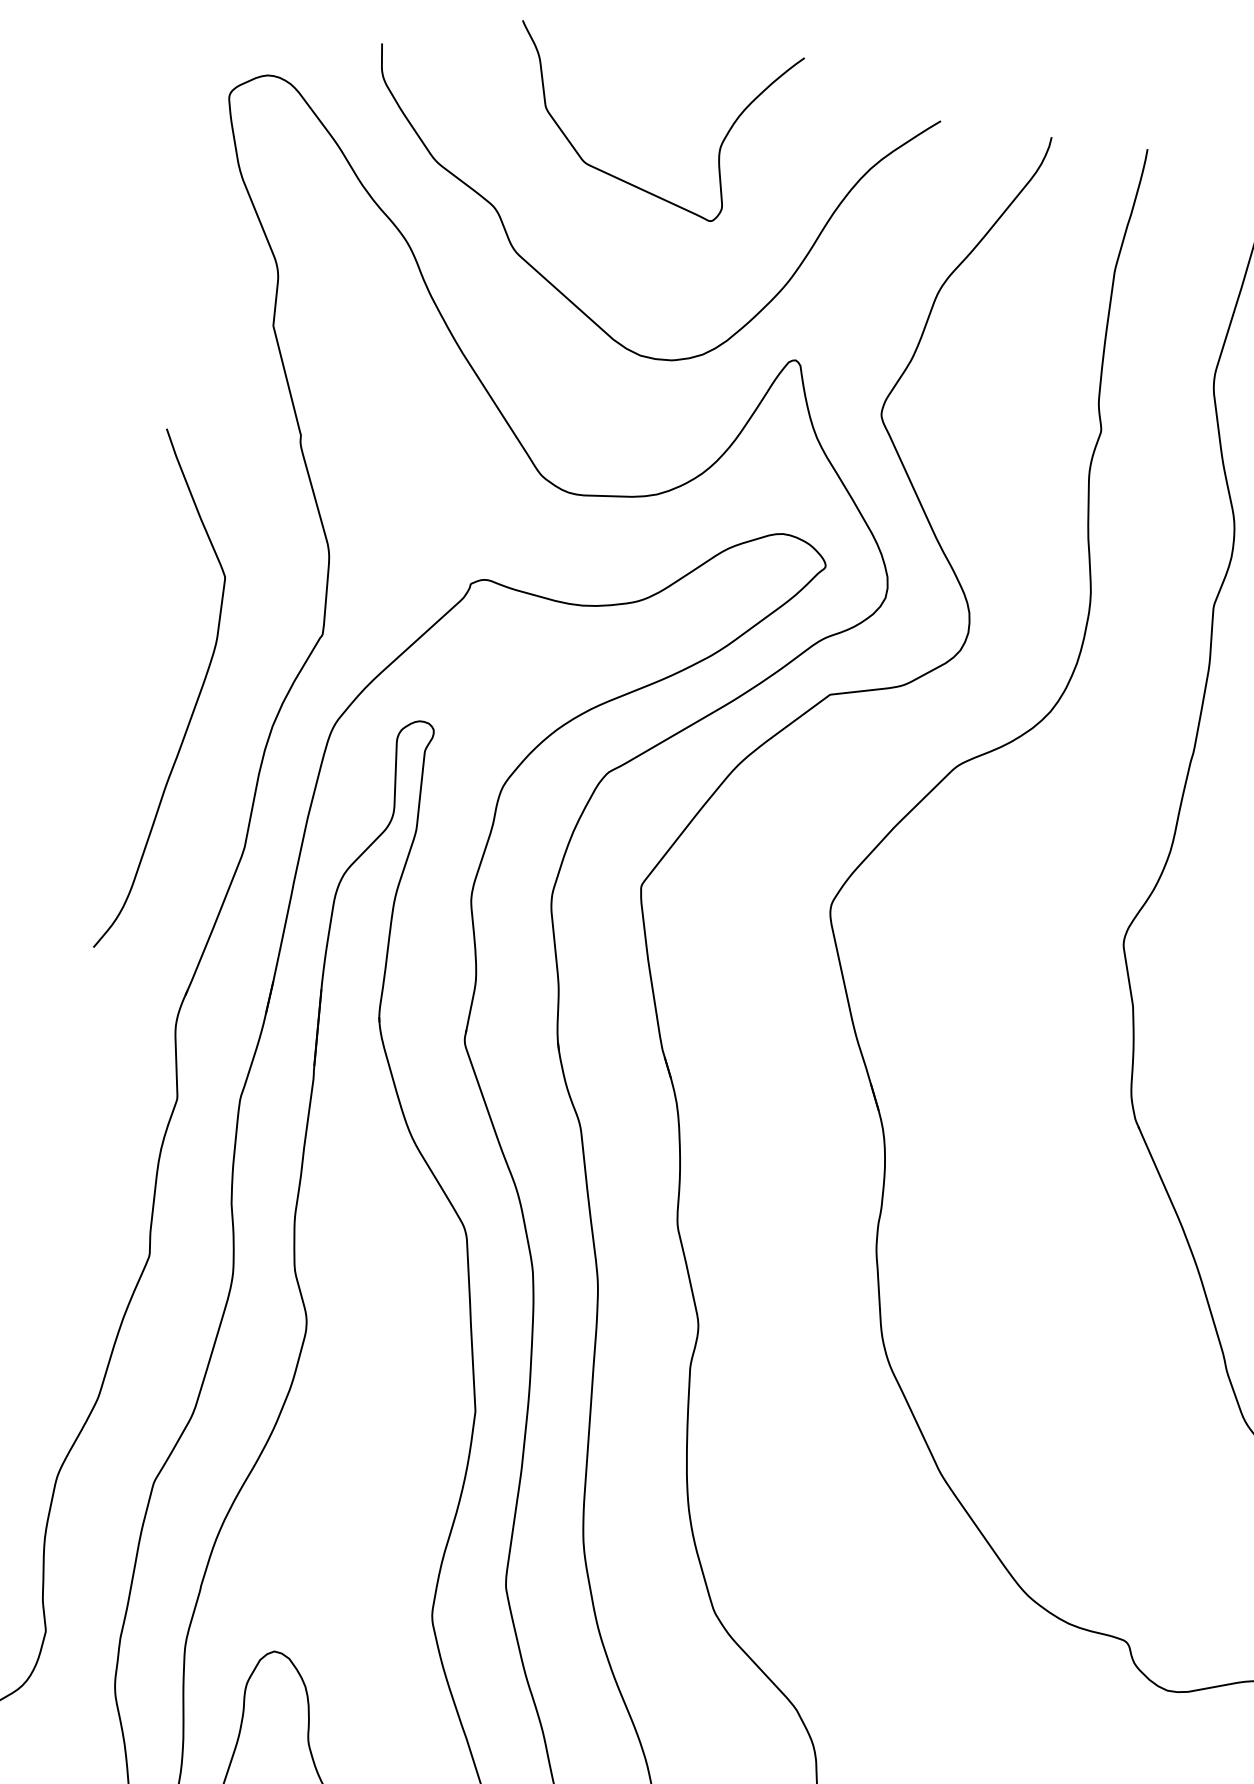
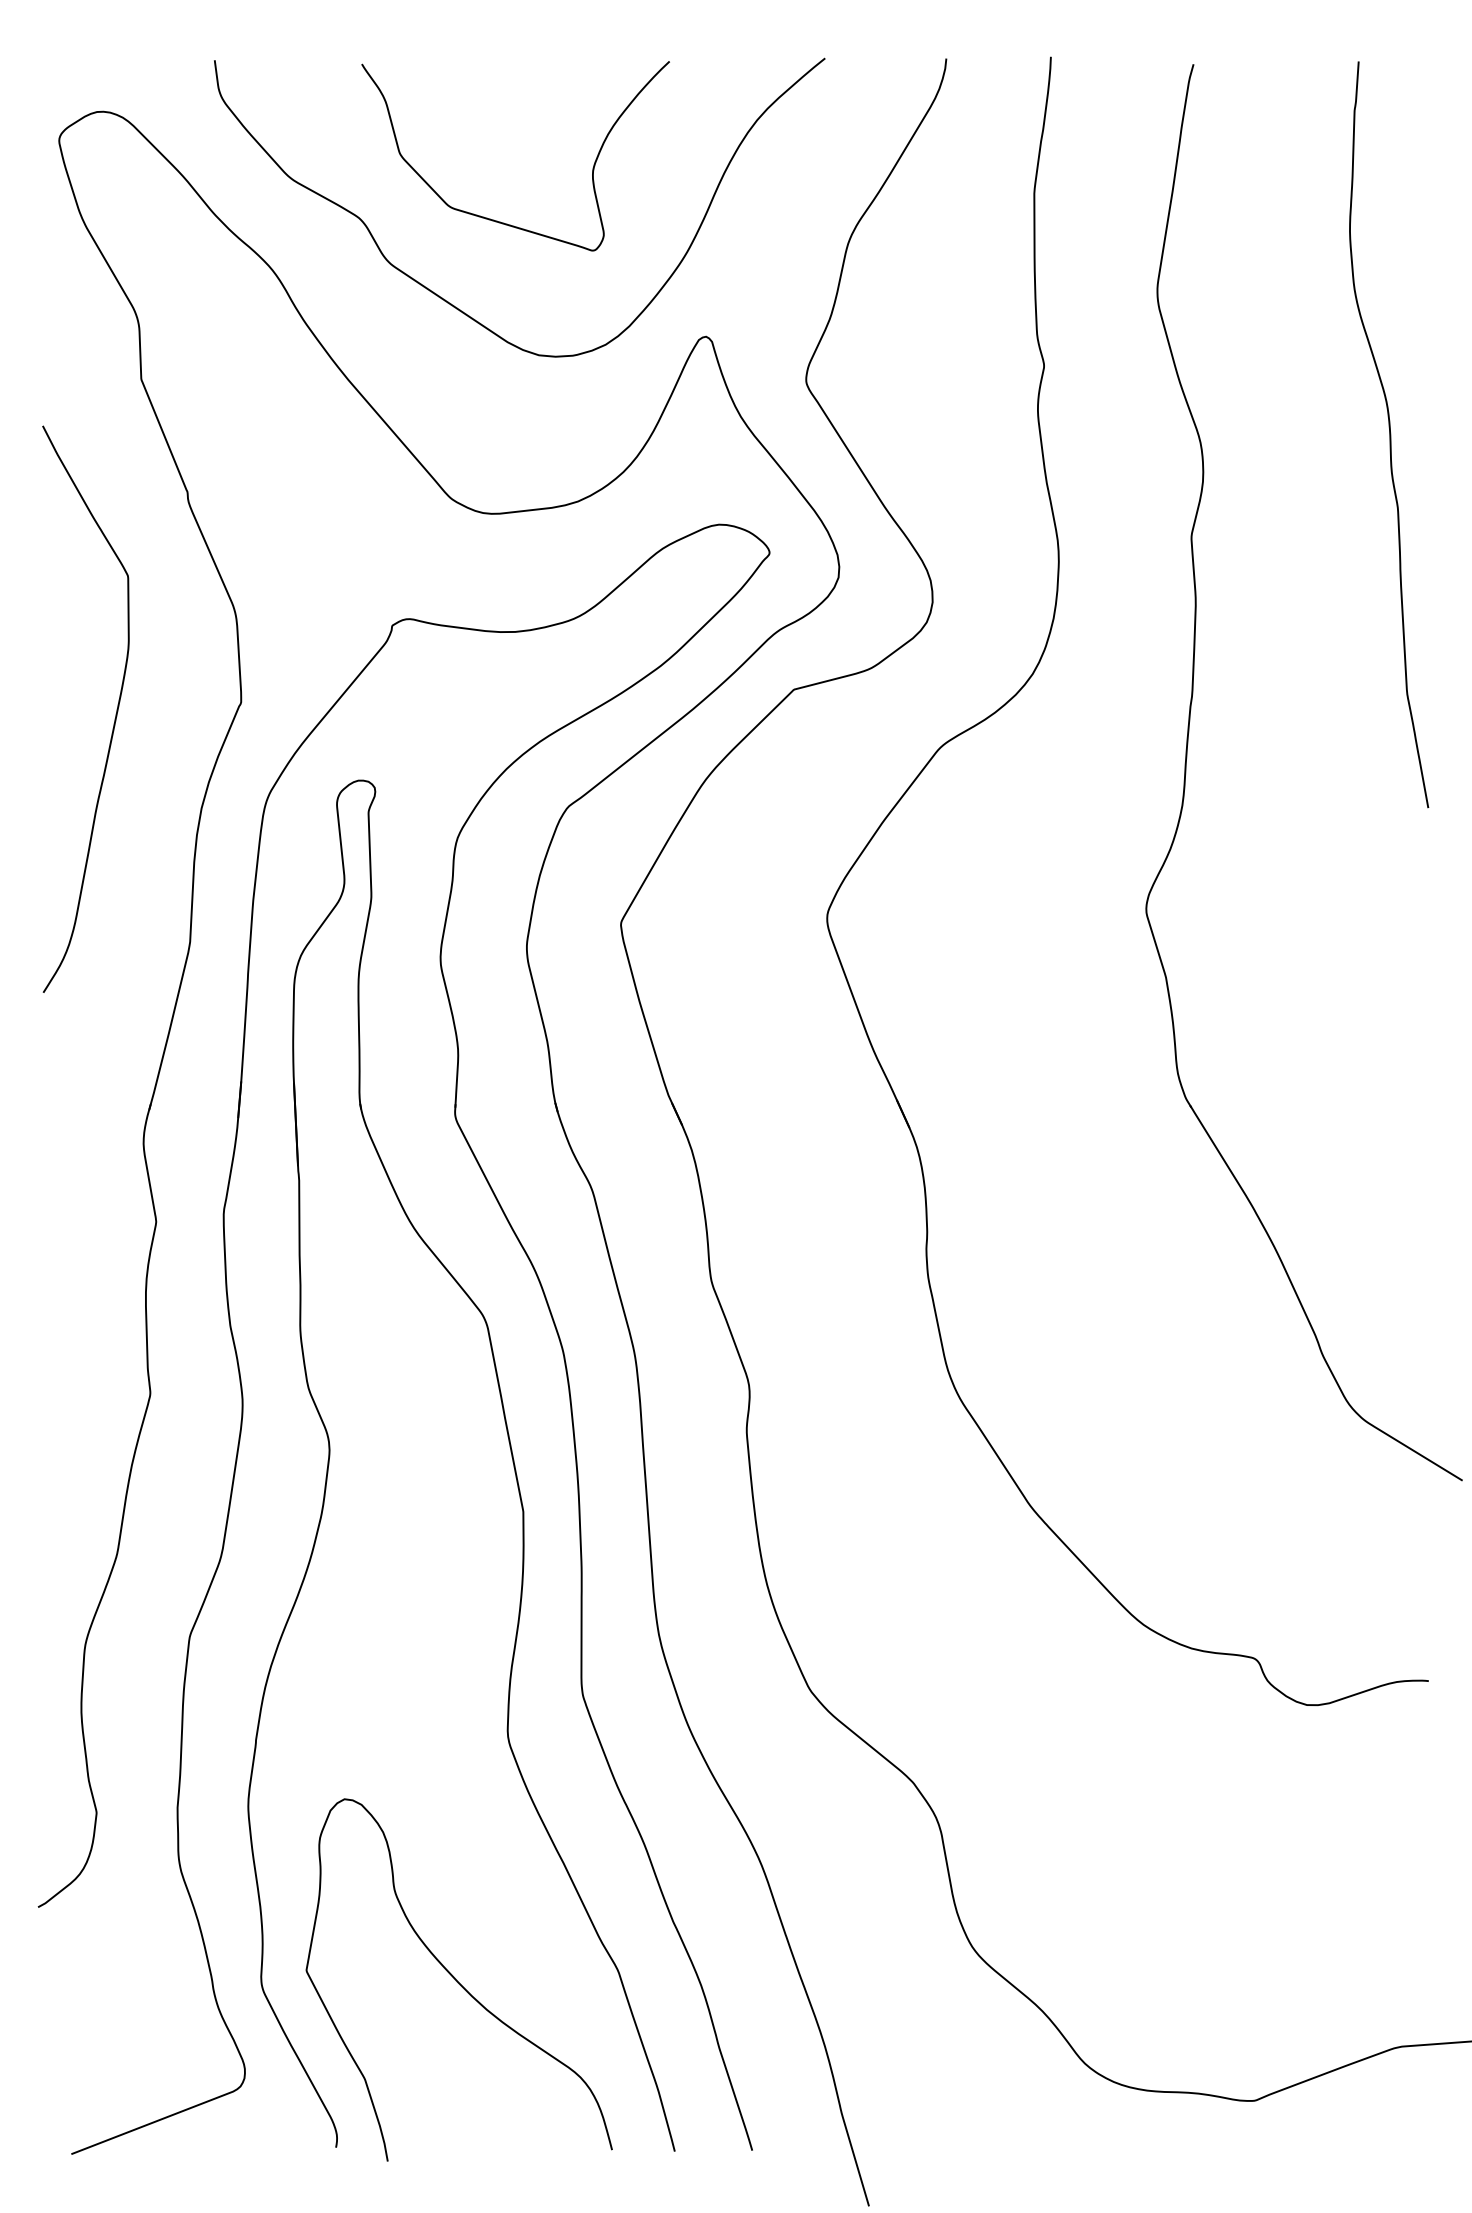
curve: (626, 181) -> (497, 220), moved
curve: (195, 702) -> (115, 714), moved

